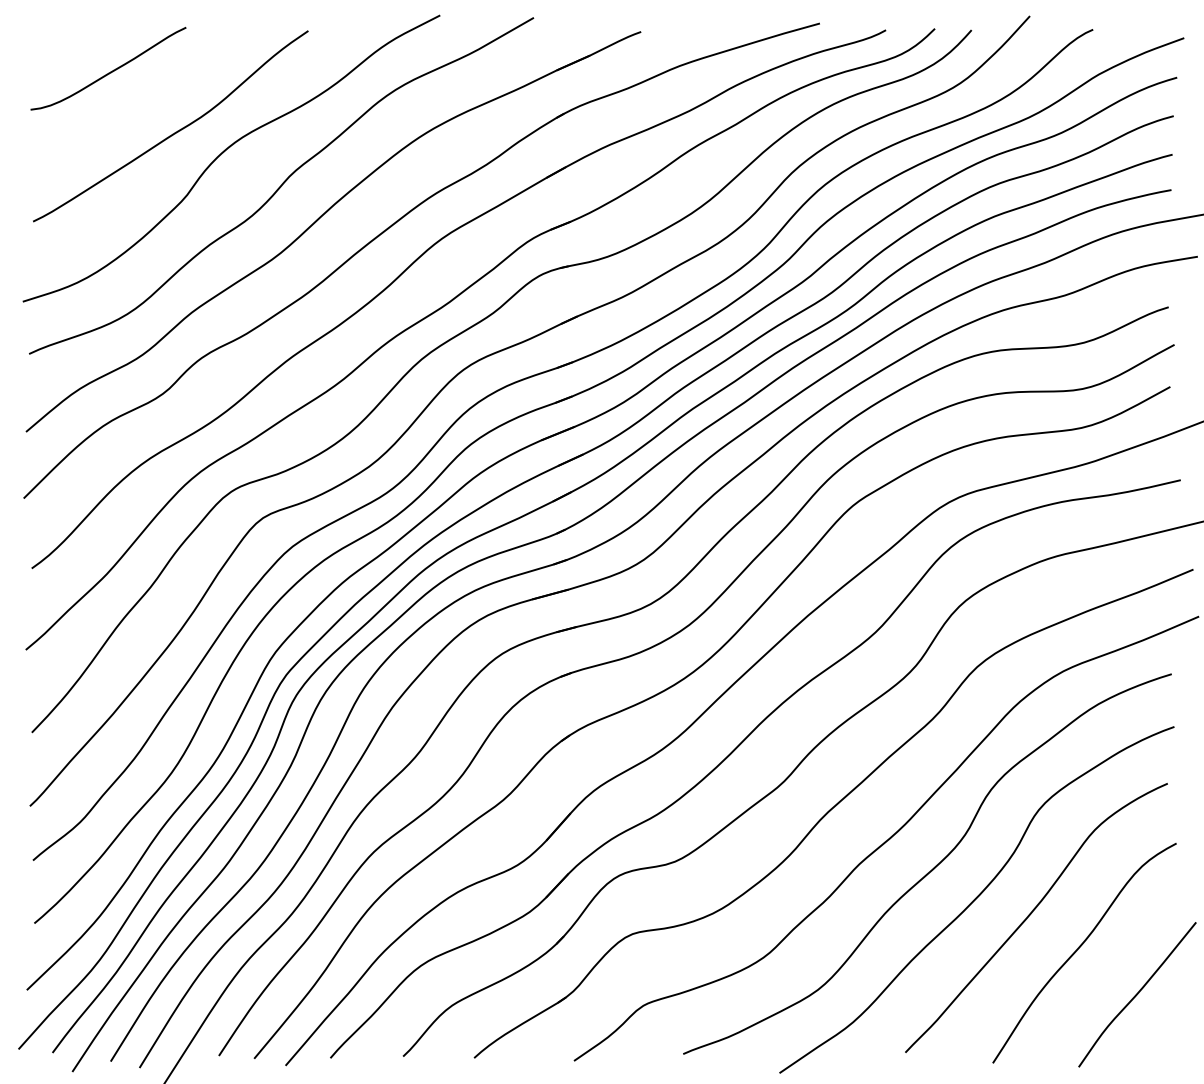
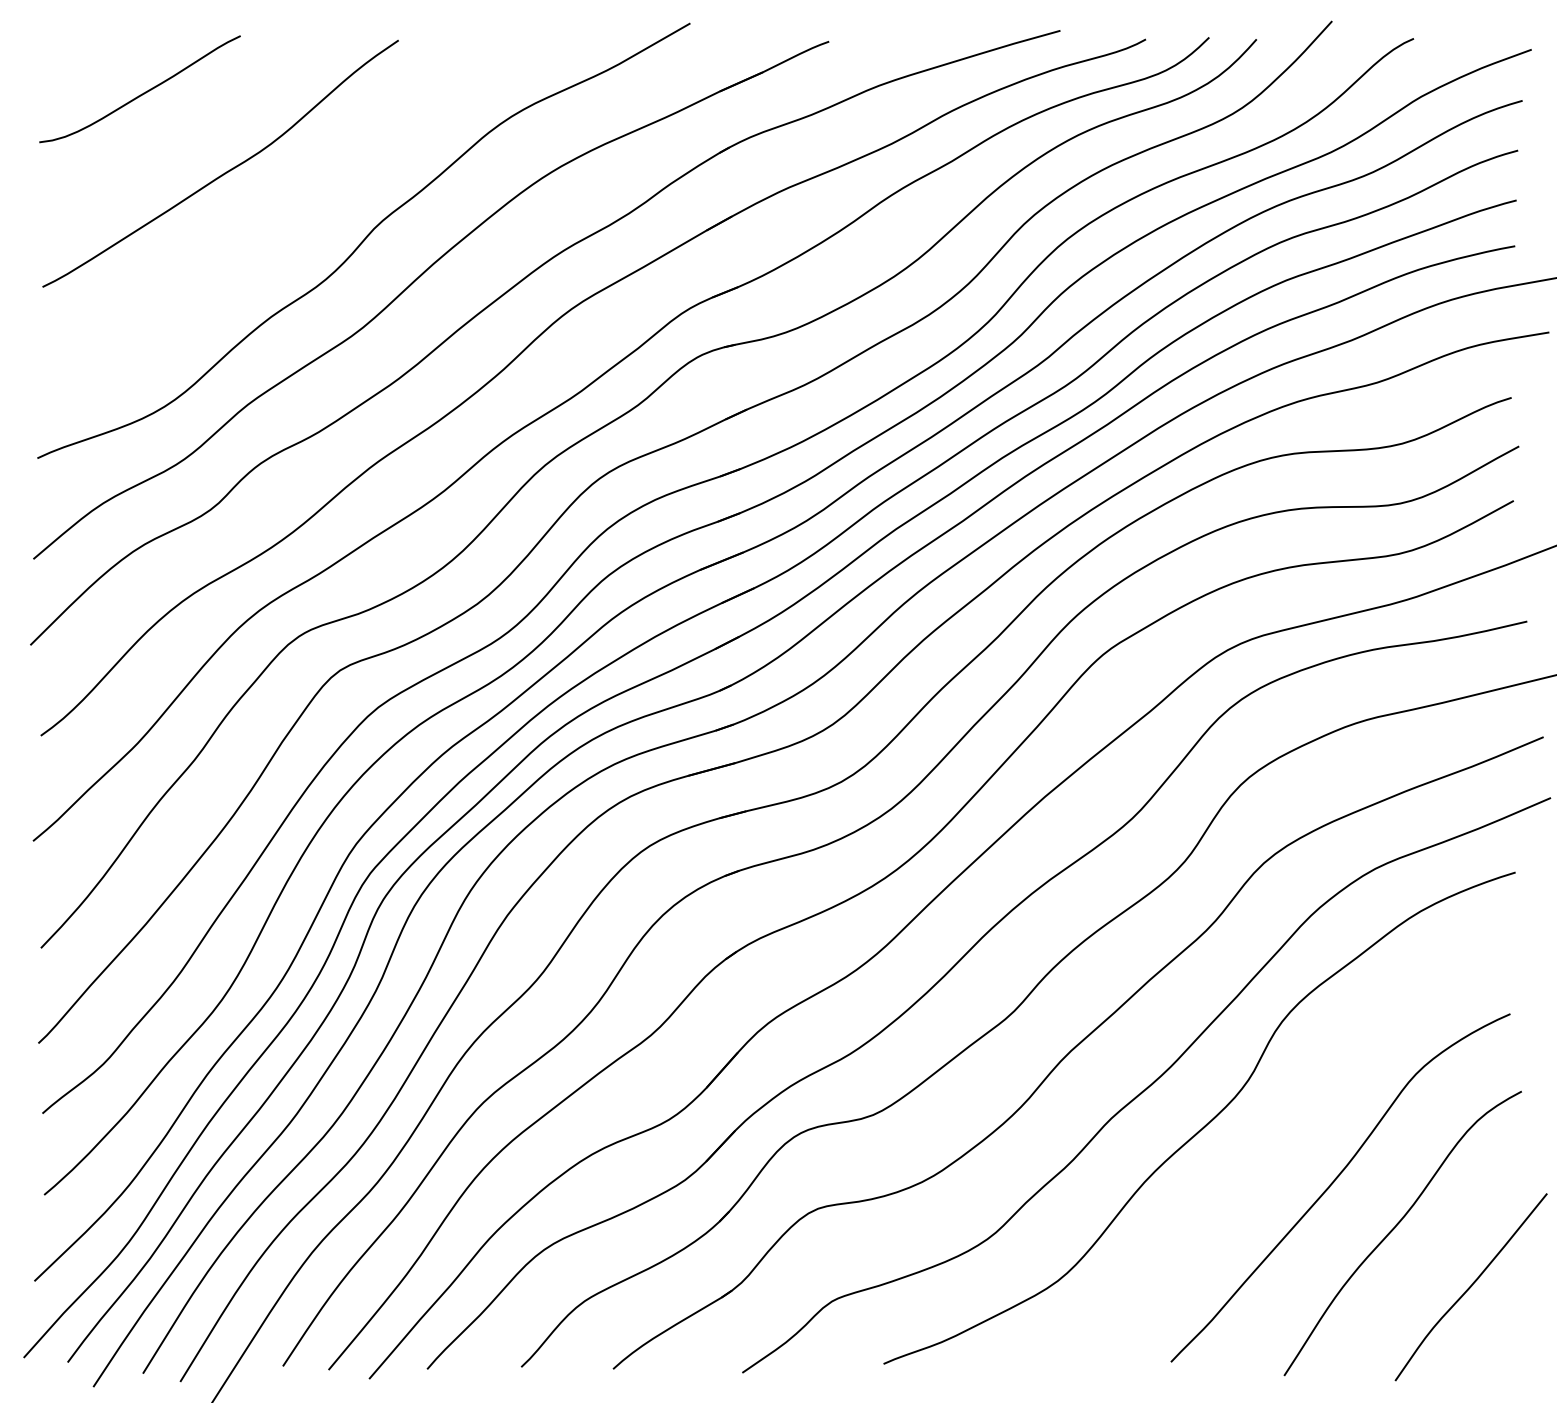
curve: (227, 150) -> (293, 194), removed
curve: (976, 899) -> (1263, 1163), removed

